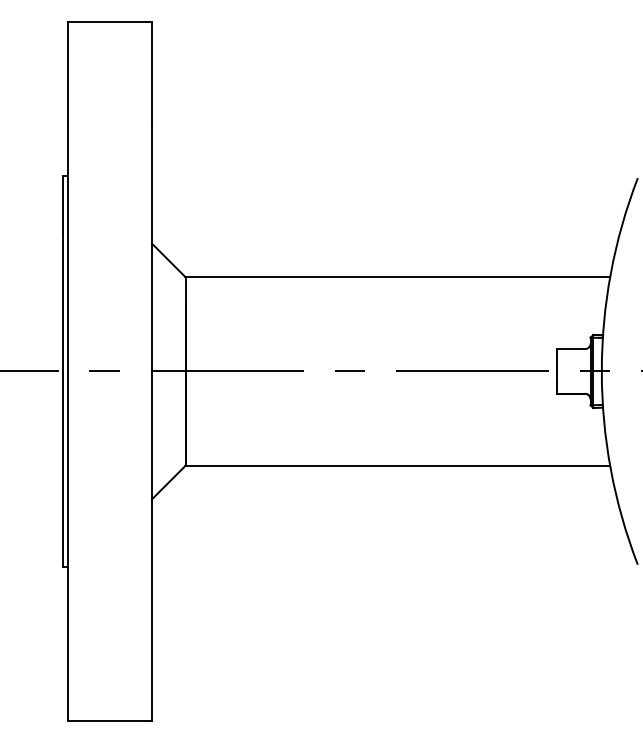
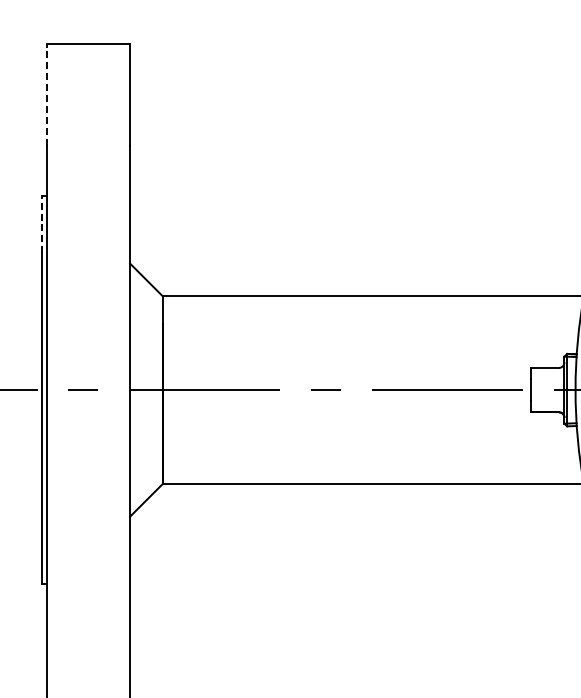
line: (68, 72) -> (47, 94), solid -> dashed
line: (62, 204) -> (41, 224), solid -> dashed

